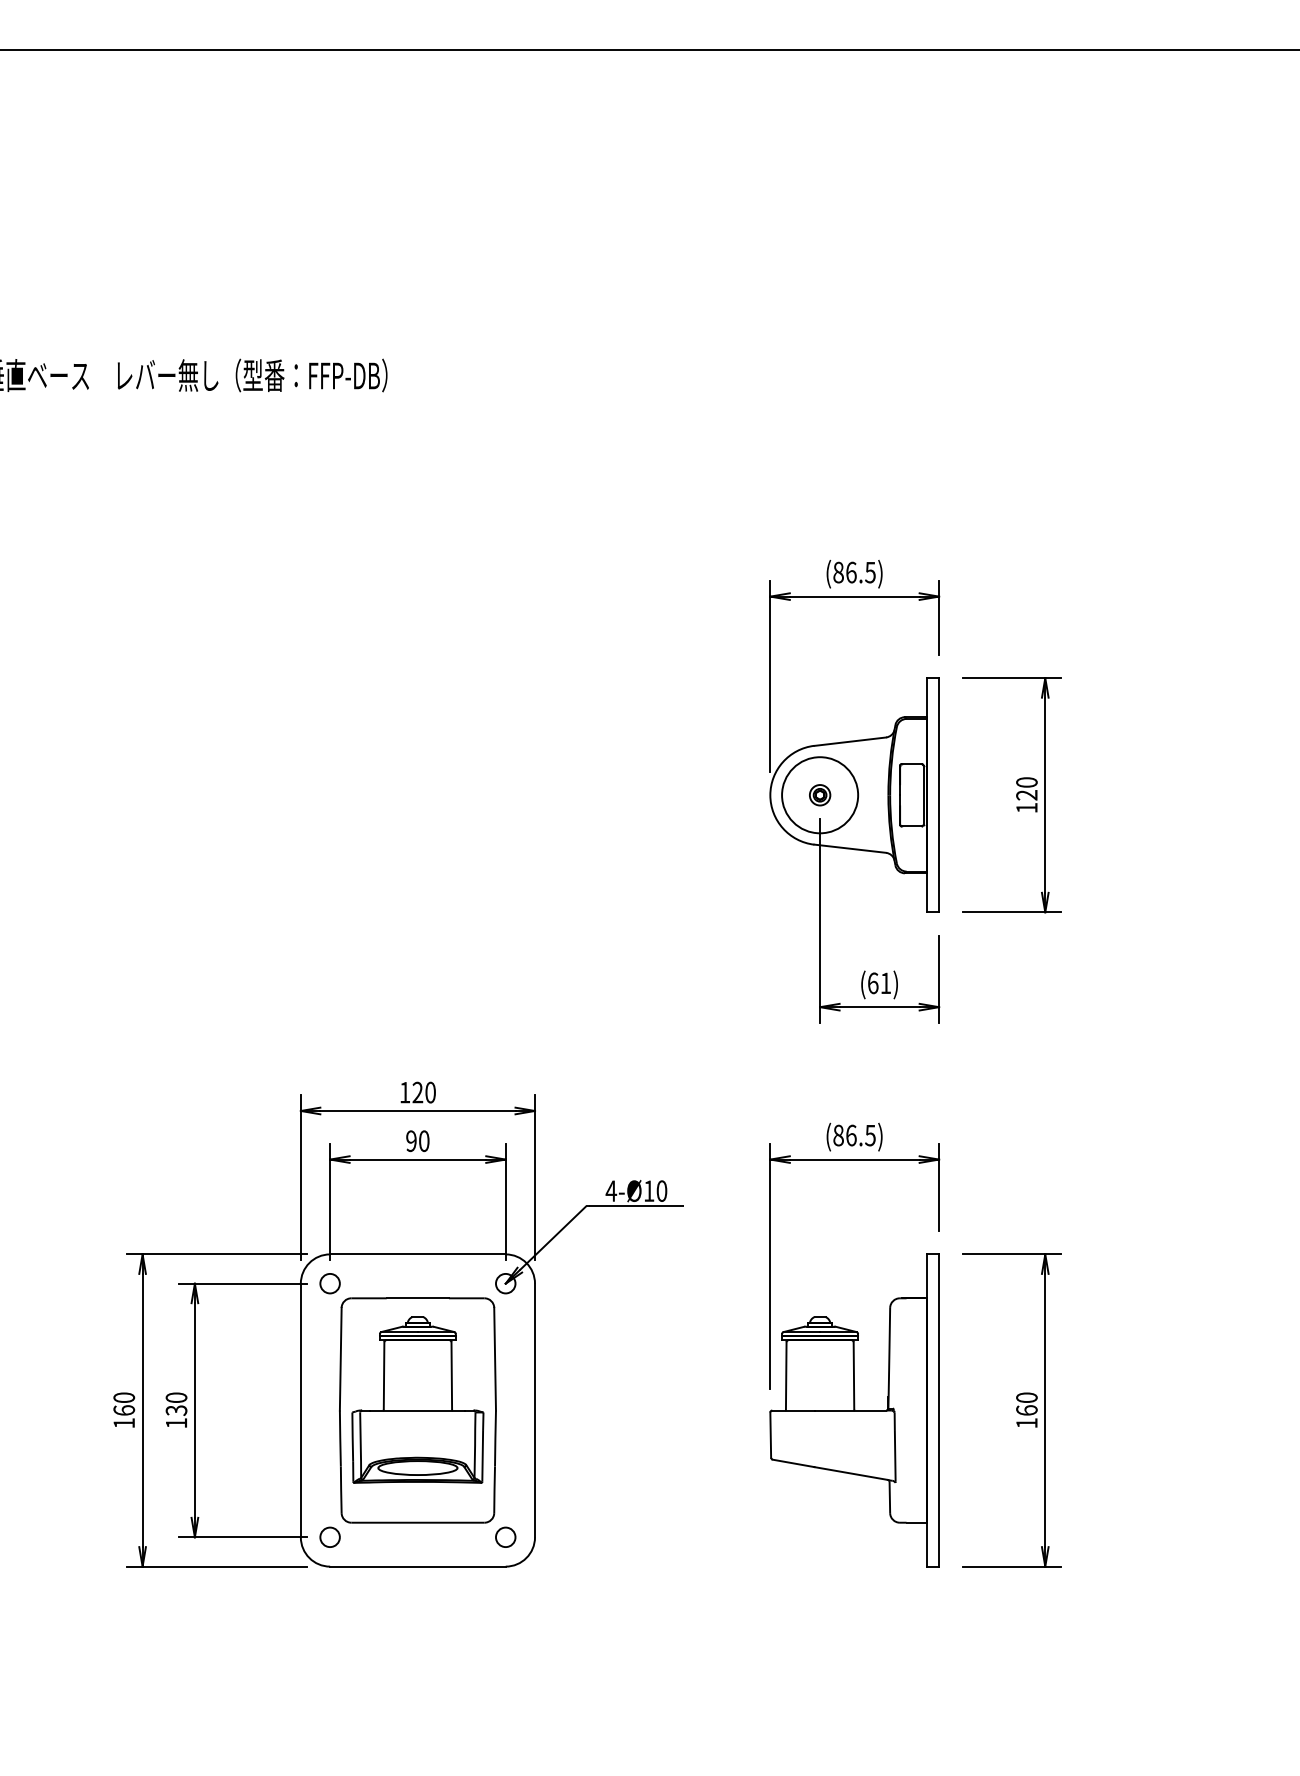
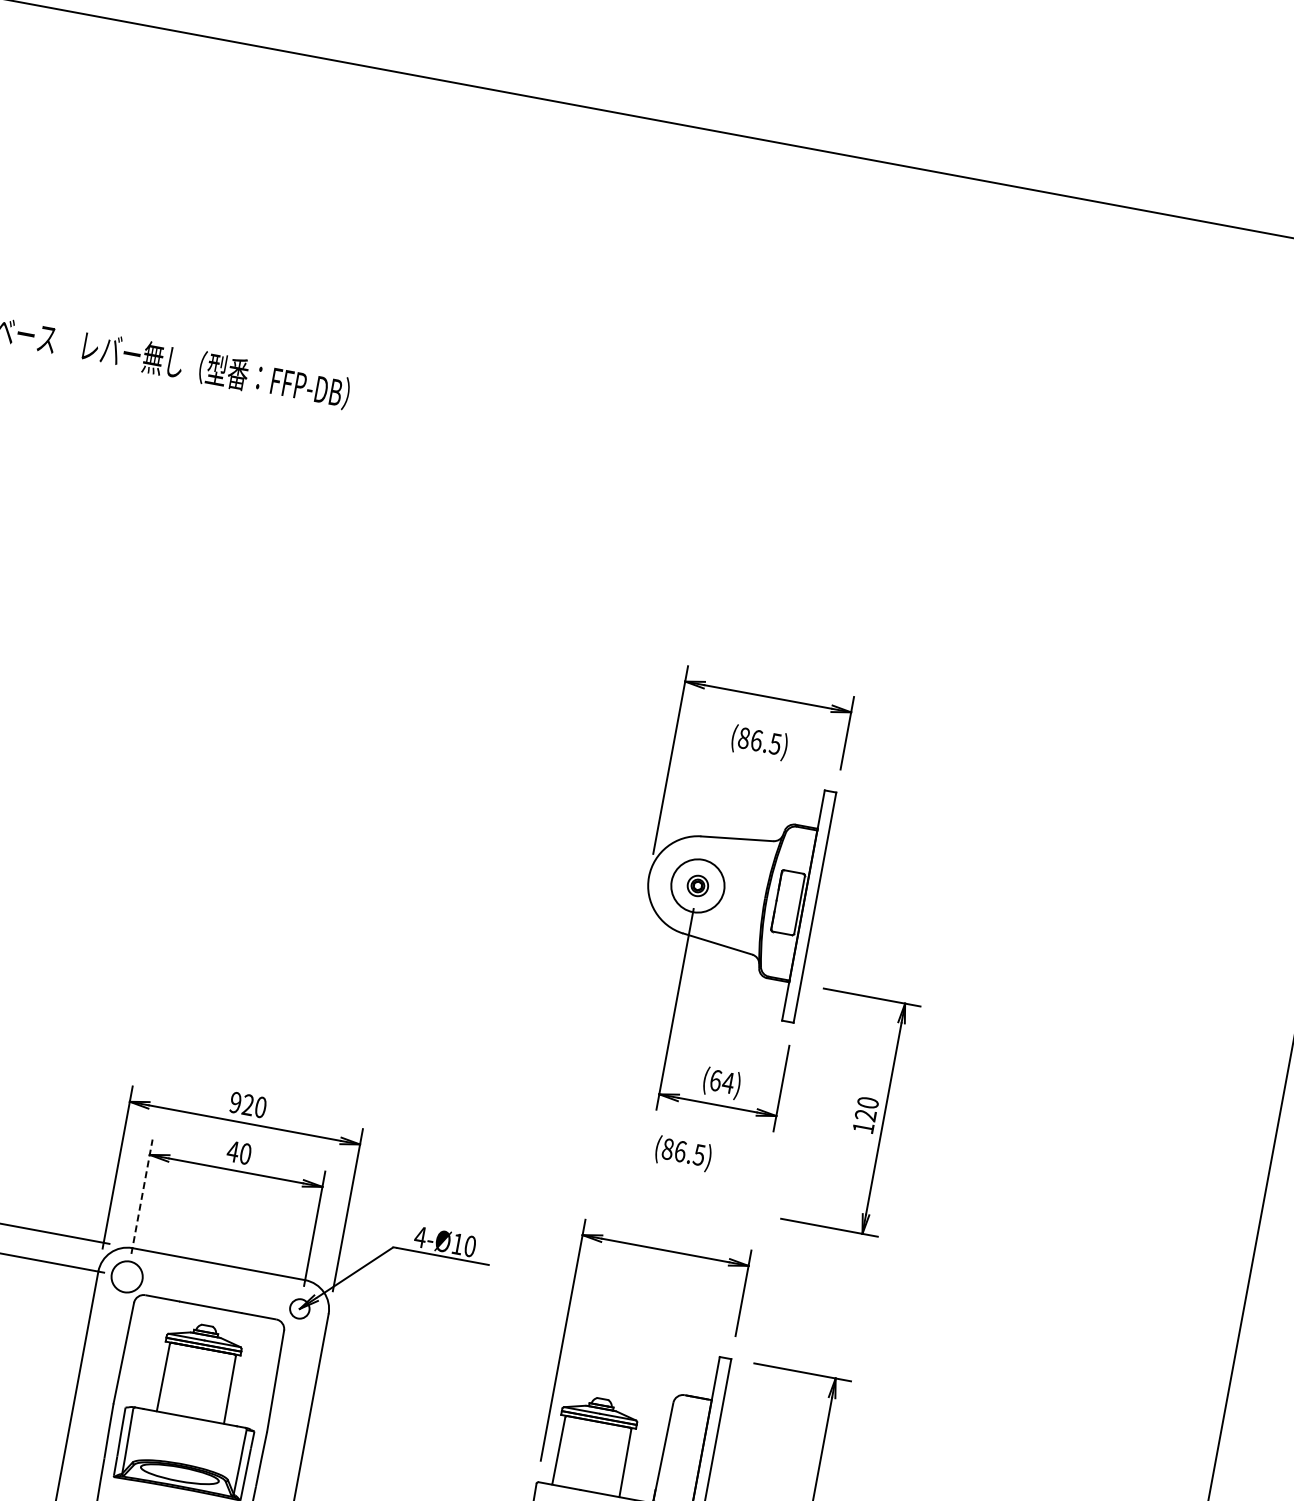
text: (854, 573) -> (759, 742), moved
circle: (820, 795) -> (698, 886), size x0.7
part: (1011, 795) -> (850, 1112), moved
text: (885, 982) -> (728, 1082), (61) -> (64)
text: (404, 1092) -> (235, 1102), 120 -> 920
text: (854, 1136) -> (683, 1153), moved
text: (411, 1141) -> (233, 1151), 90 -> 40
line: (330, 1201) -> (142, 1196), solid -> dashed
circle: (329, 1283) -> (126, 1276), size x1.6

